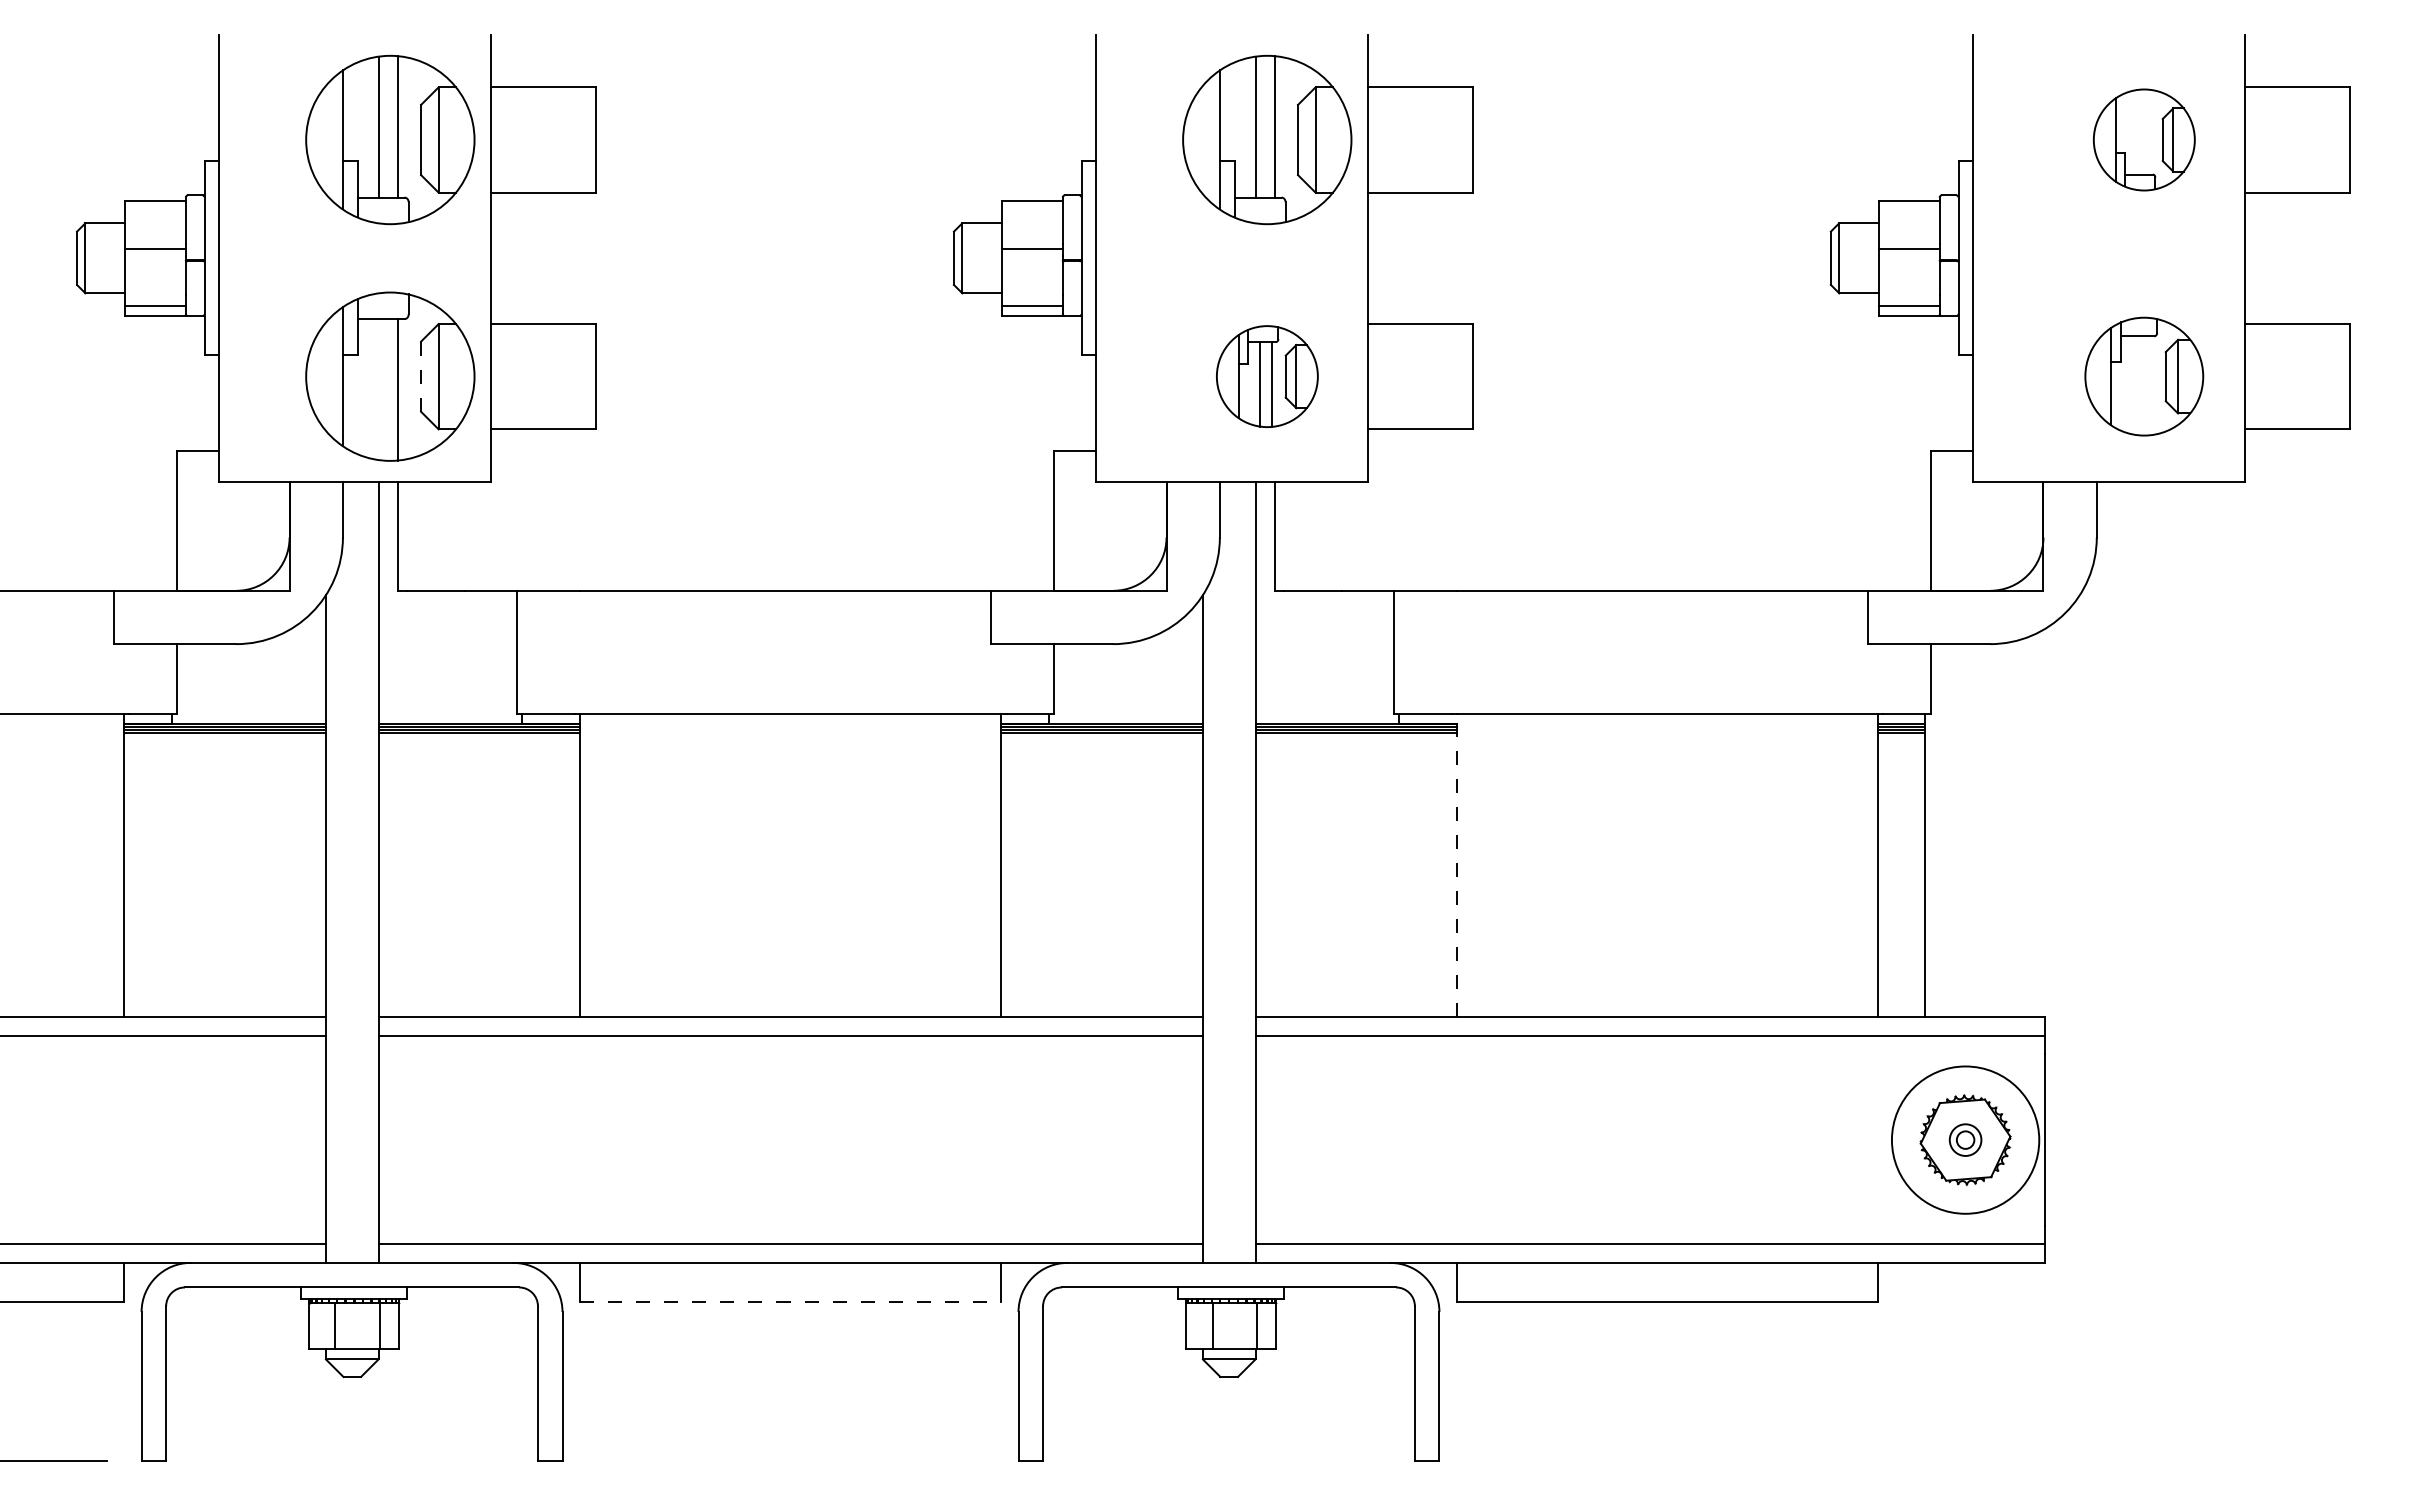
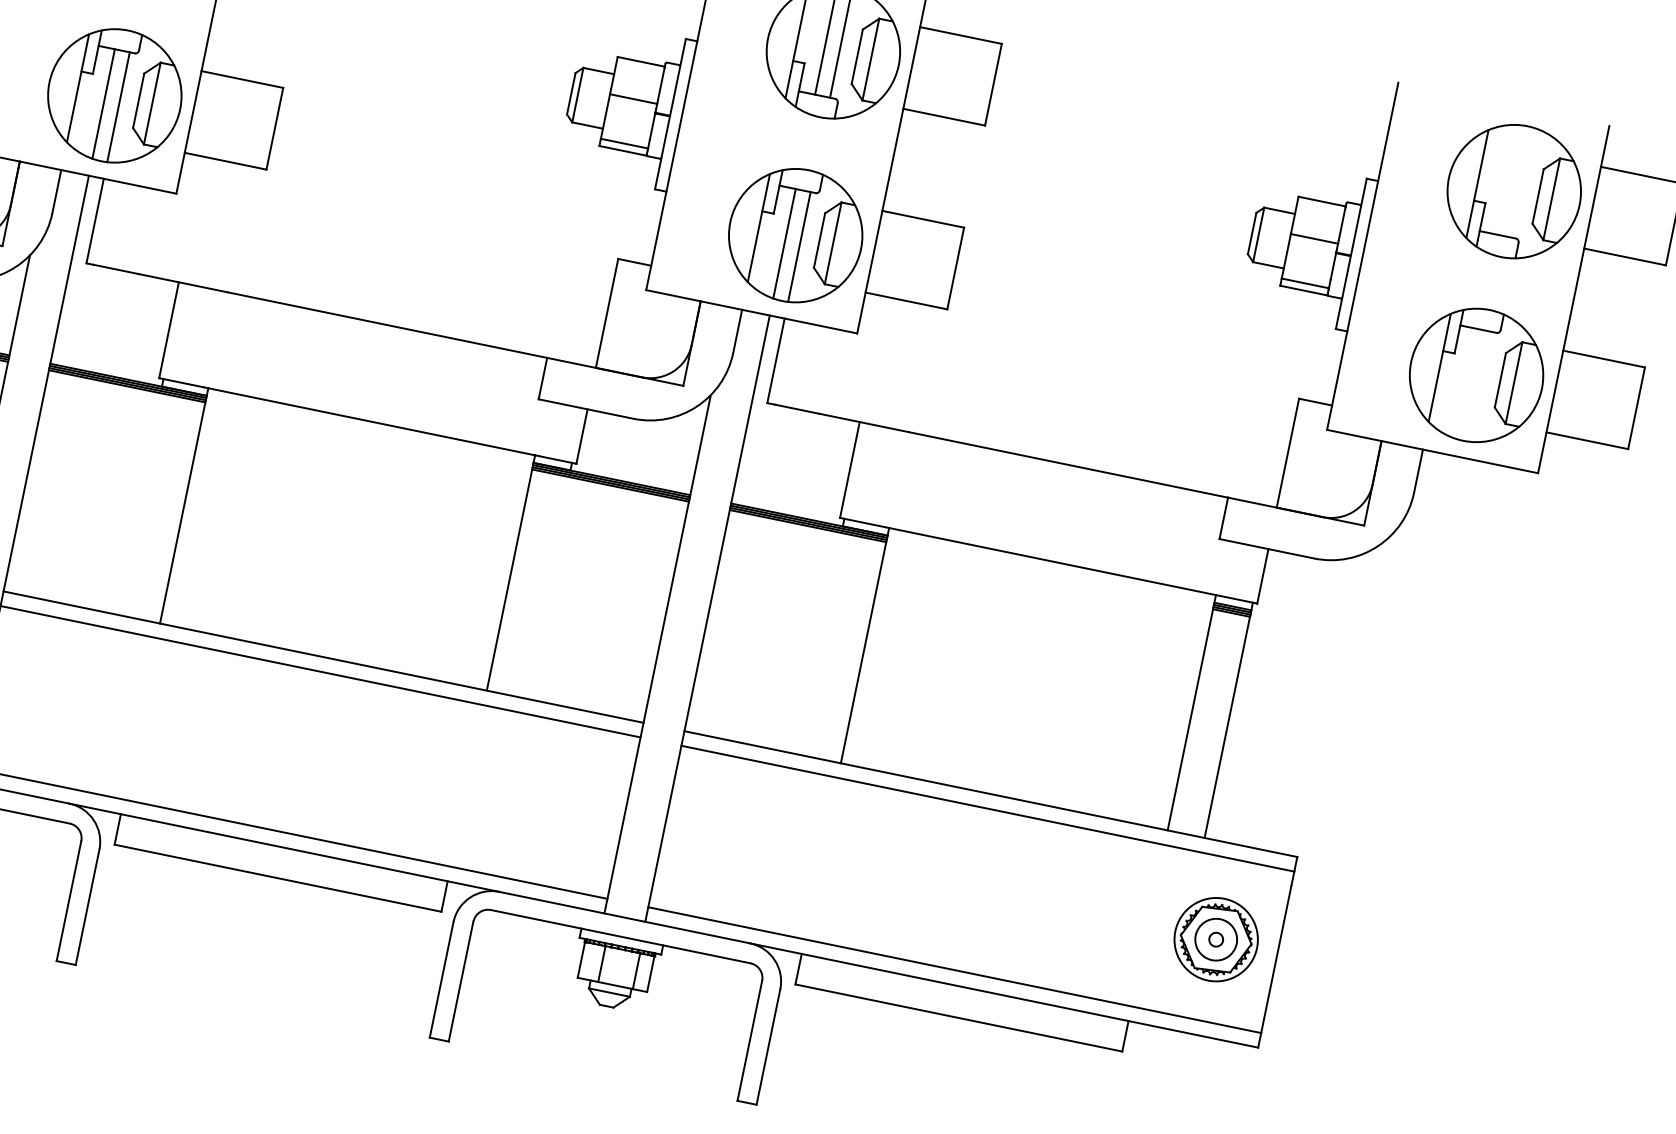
part: (2144, 139) -> (1514, 191), size x1.67
line: (421, 376) -> (139, 100), dashed -> solid
part: (1267, 376) -> (795, 235), size x1.67
part: (2144, 376) -> (1476, 375), size x1.43
line: (378, 389) -> (103, 103), added
line: (1456, 865) -> (864, 645), dashed -> solid
circle: (1965, 1139) -> (1216, 939), size x0.71
circle: (1965, 1139) -> (1216, 939), size x1.67
line: (791, 1302) -> (278, 878), dashed -> solid

